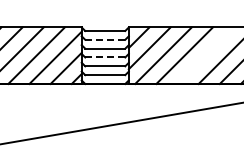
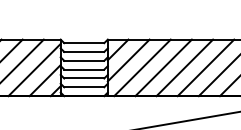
line: (105, 39) -> (84, 51), dashed -> solid
line: (205, 55) -> (184, 67), added
line: (105, 57) -> (84, 69), dashed -> solid

